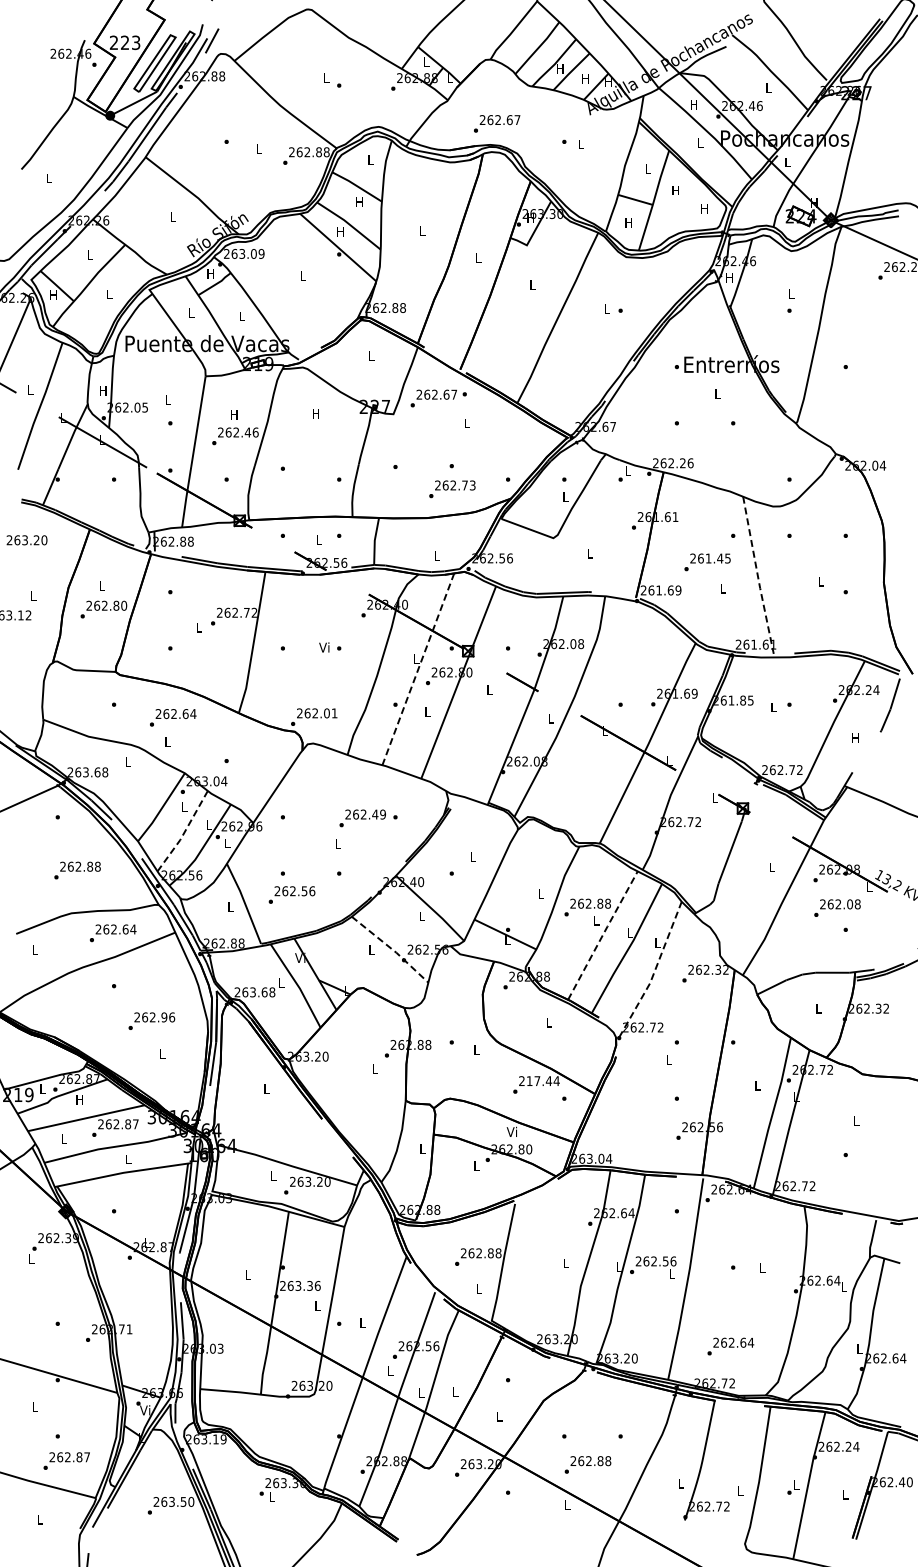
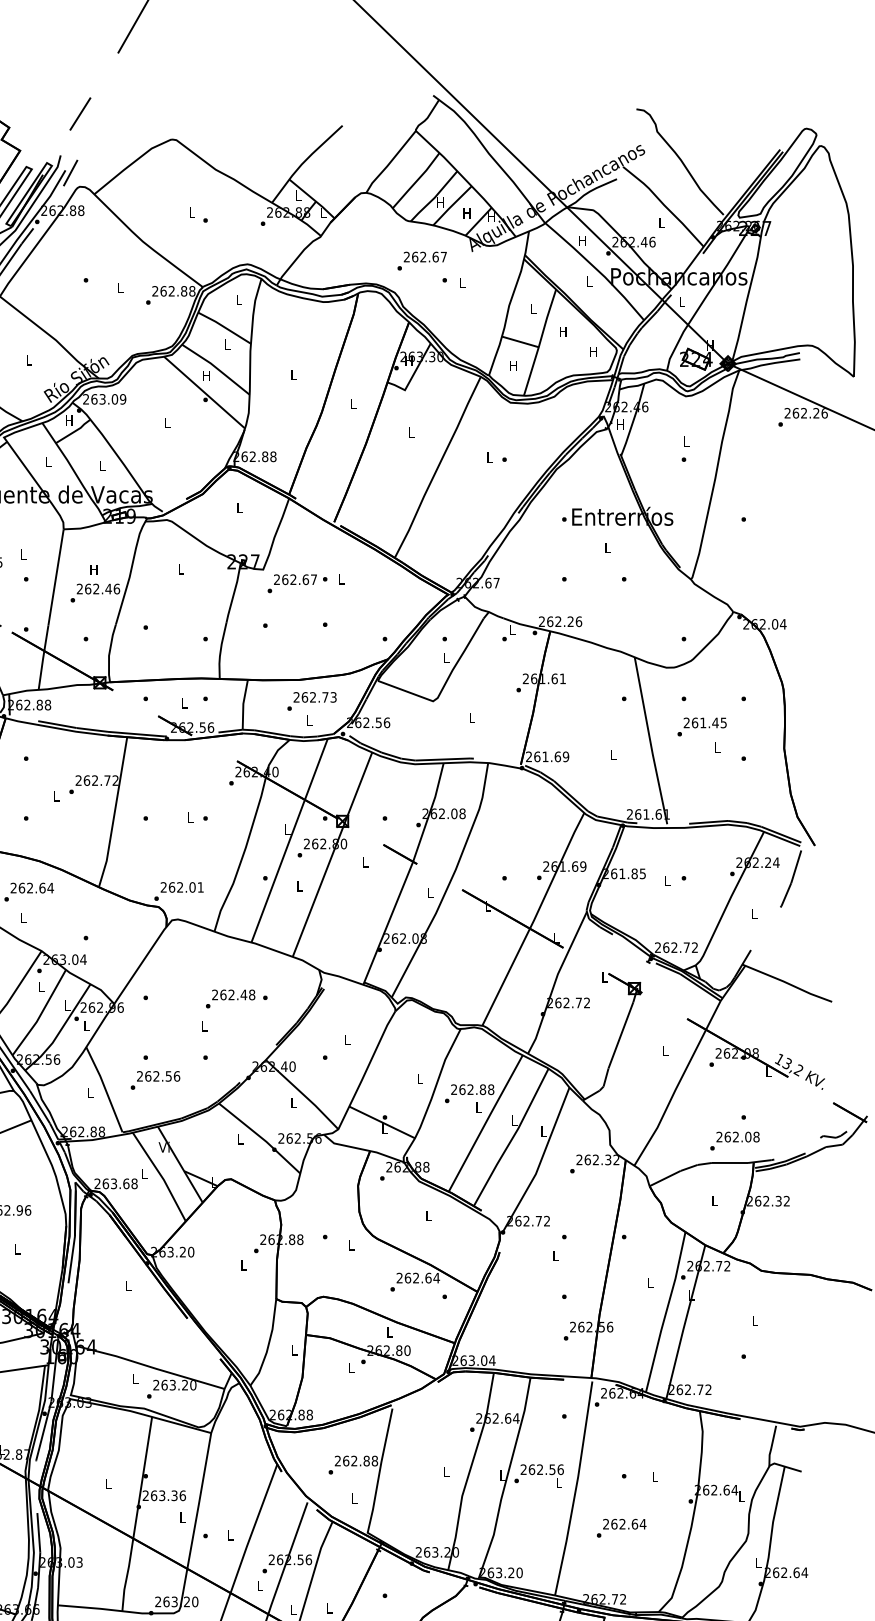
text: (497, 123) -> (422, 260), moved
text: (359, 201) -> (227, 343), H -> L
text: (438, 398) -> (297, 583), moved
text: (315, 413) -> (180, 568), H -> L
text: (452, 489) -> (312, 701), moved
text: (707, 562) -> (702, 727), moved
line: (757, 575) -> (649, 740), dashed -> solid
text: (324, 647) -> (189, 817), Vi -> L
line: (418, 669) -> (289, 840), dashed -> solid
text: (855, 737) -> (754, 913), H -> L
text: (382, 814) -> (251, 994), 262.49 -> 262.48
line: (184, 832) -> (41, 1013), dashed -> solid
text: (837, 907) -> (734, 1140), moved
line: (602, 935) -> (485, 1123), dashed -> solid
line: (391, 949) -> (261, 1138), dashed -> solid
line: (654, 972) -> (540, 1162), dashed -> solid
text: (539, 1081) -> (418, 1278), 217.44 -> 262.64
text: (511, 1131) -> (388, 1331), Vi -> L
text: (730, 1346) -> (621, 1528), moved

